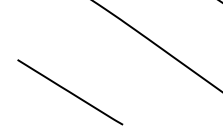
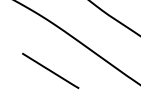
line: (69, 91) -> (50, 70), moved

